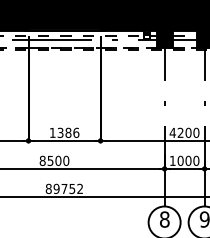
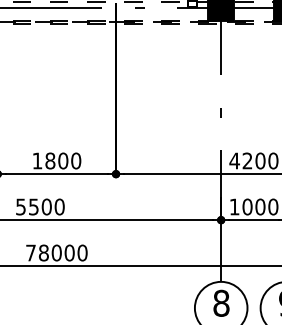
text: (68, 132) -> (63, 160), 1386 -> 1800
text: (42, 160) -> (20, 206), 8500 -> 5500
text: (64, 188) -> (56, 252), 89752 -> 78000

